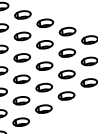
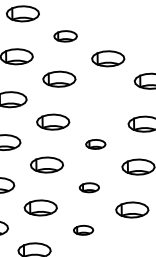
part: (22, 14) -> (64, 35), size x0.7
part: (44, 44) -> (101, 101), removed
part: (44, 65) -> (95, 143), size x0.6
part: (43, 87) -> (88, 187), size x0.6
part: (43, 108) -> (82, 229), size x0.6

